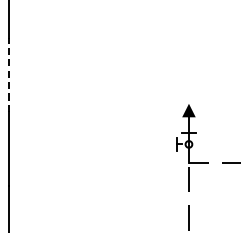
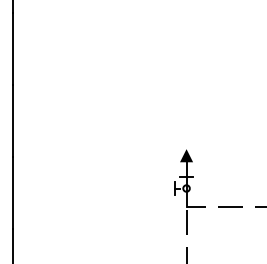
line: (9, 75) -> (12, 121), dashed -> solid

